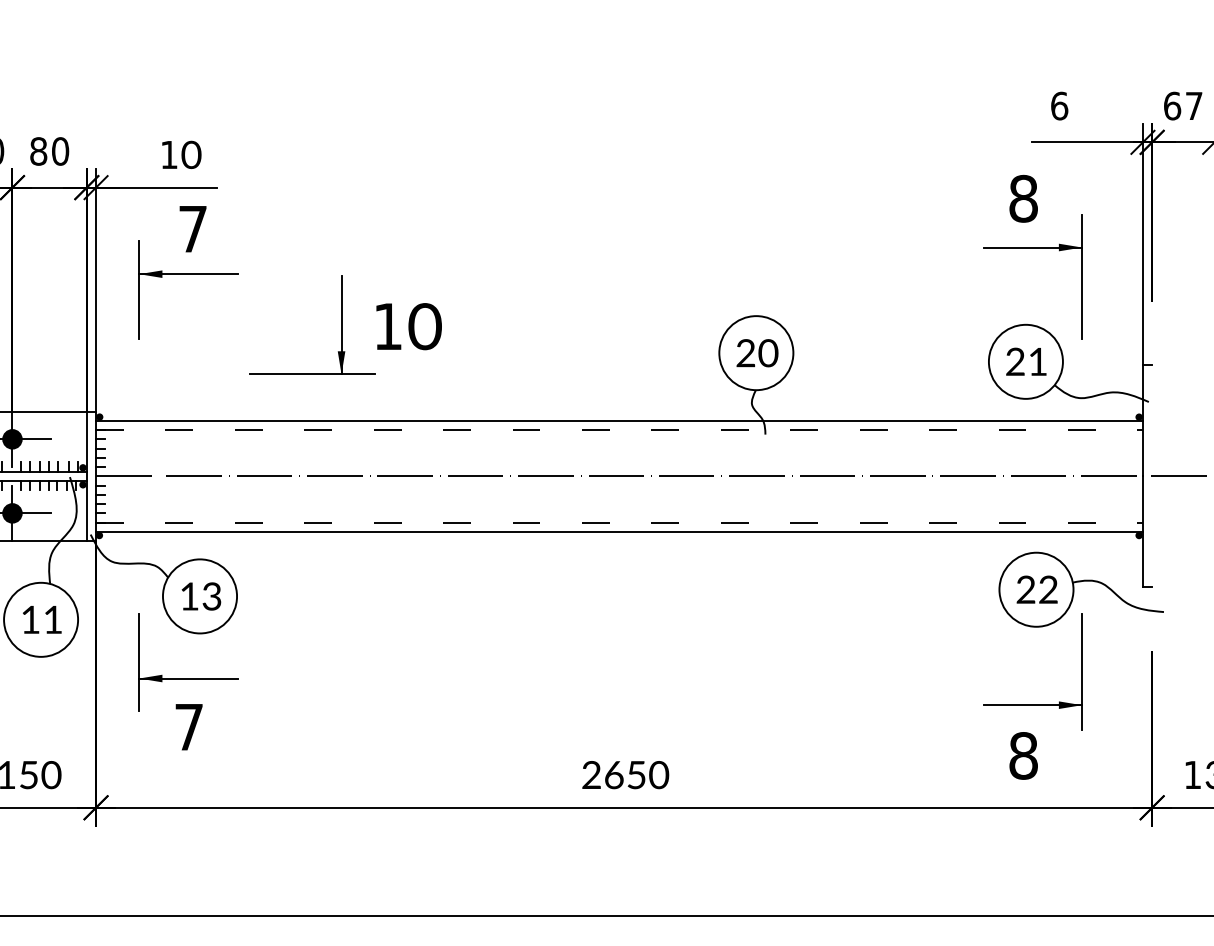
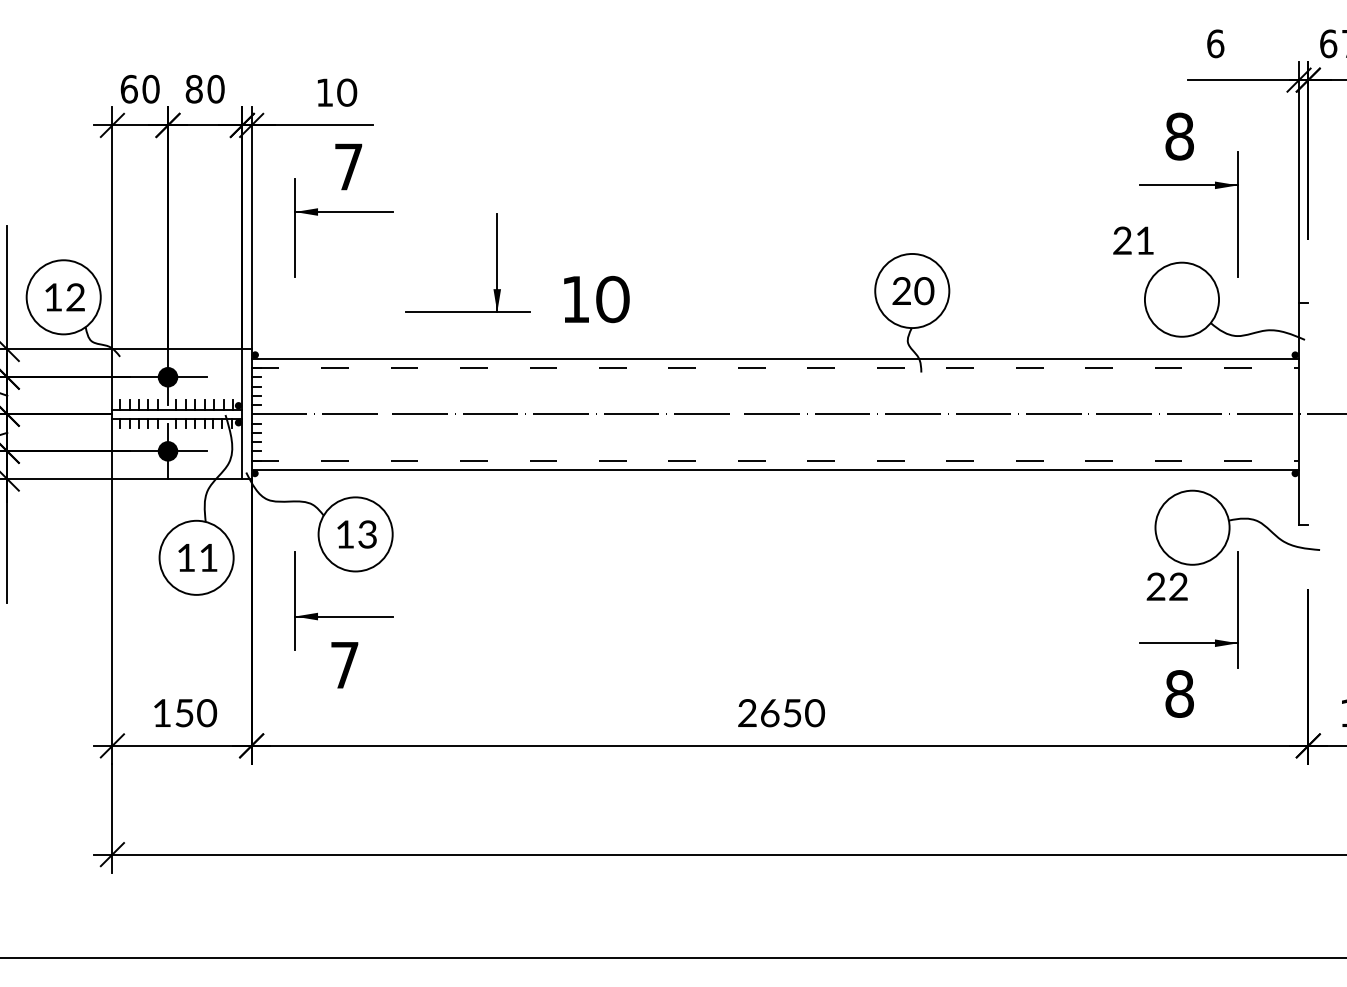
text: (408, 326) -> (596, 299), moved
text: (1026, 361) -> (1133, 240), moved
text: (1036, 589) -> (1166, 586), moved

